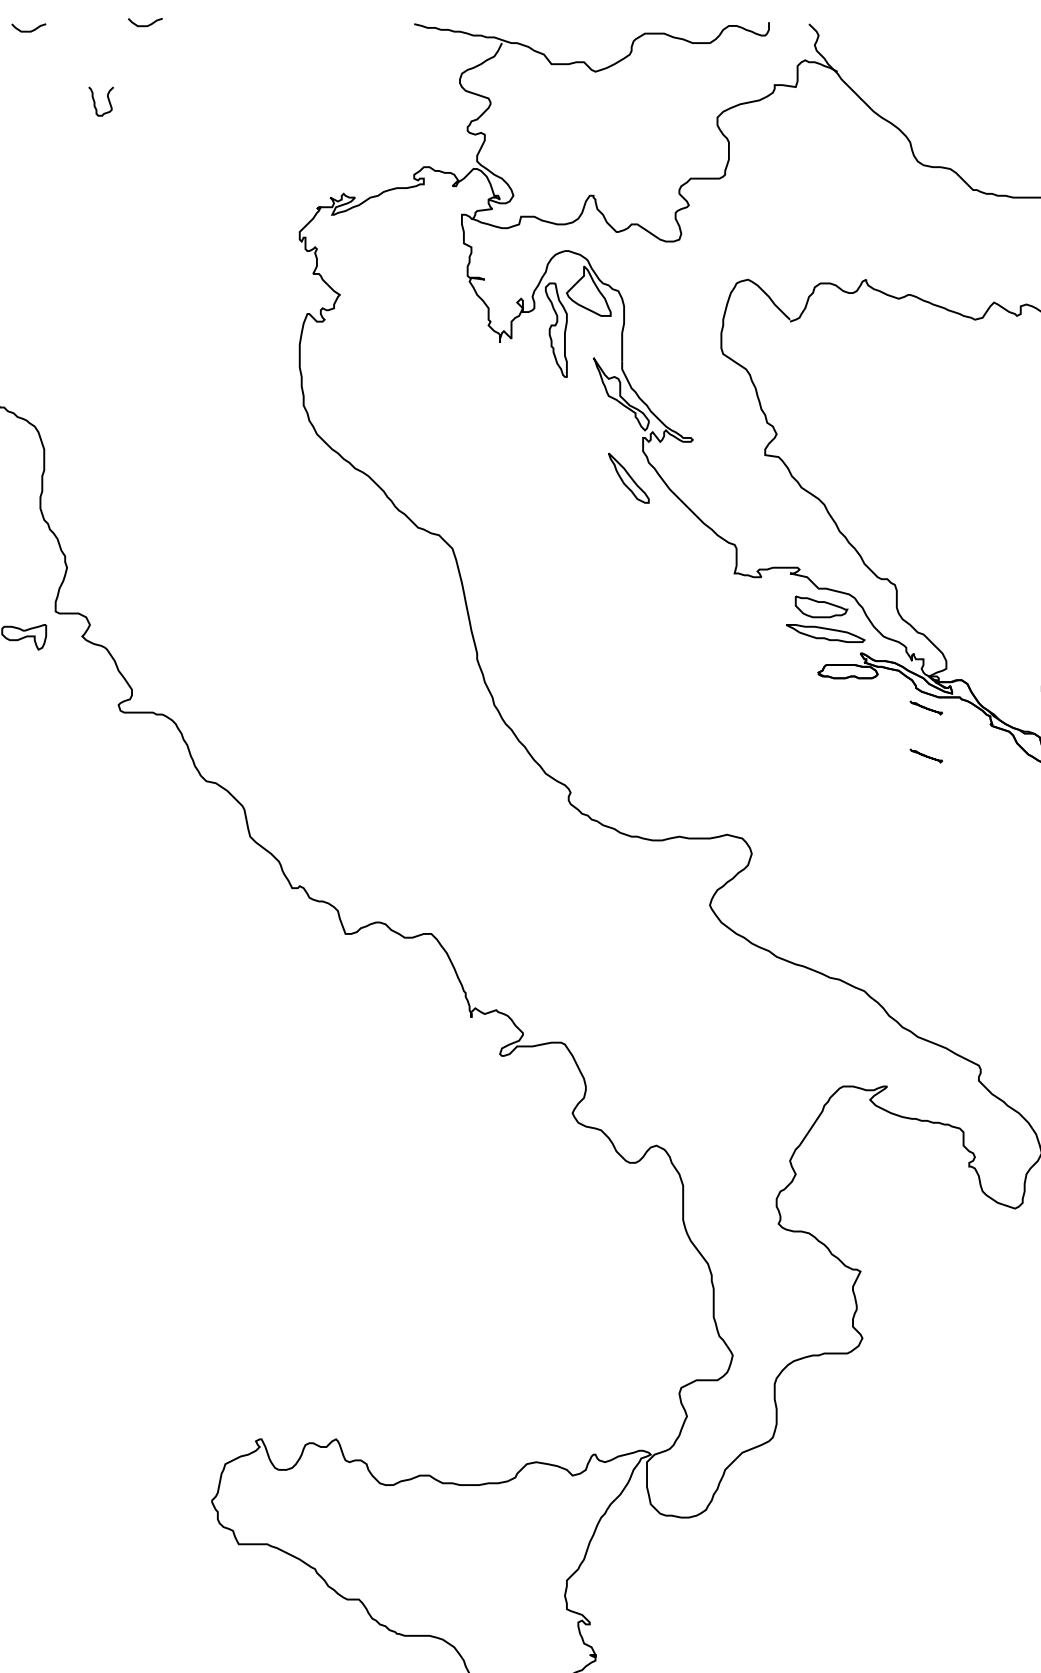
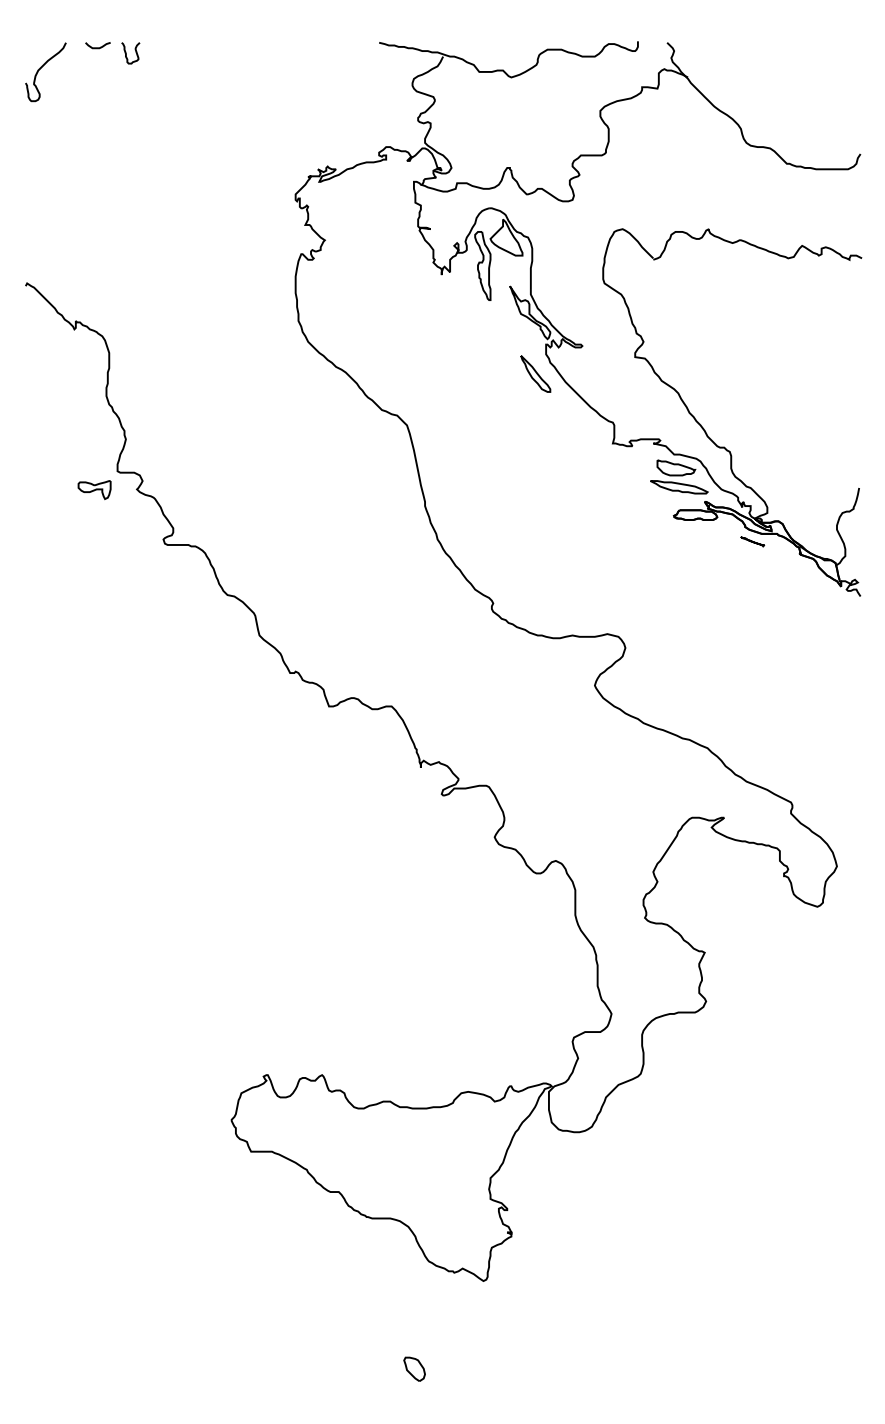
curve: (144, 25) -> (182, 43), removed
curve: (95, 101) -> (126, 53), moved
line: (926, 755) -> (752, 576), removed

